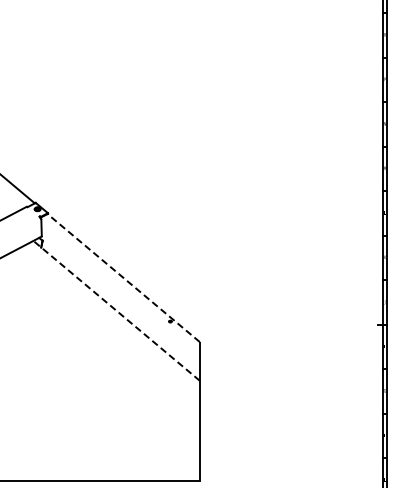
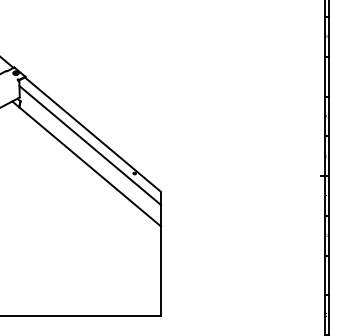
line: (123, 277) -> (92, 134), dashed -> solid
line: (120, 289) -> (90, 144), added
line: (116, 310) -> (86, 163), dashed -> solid

